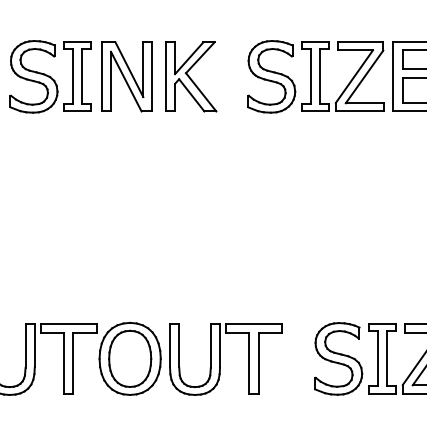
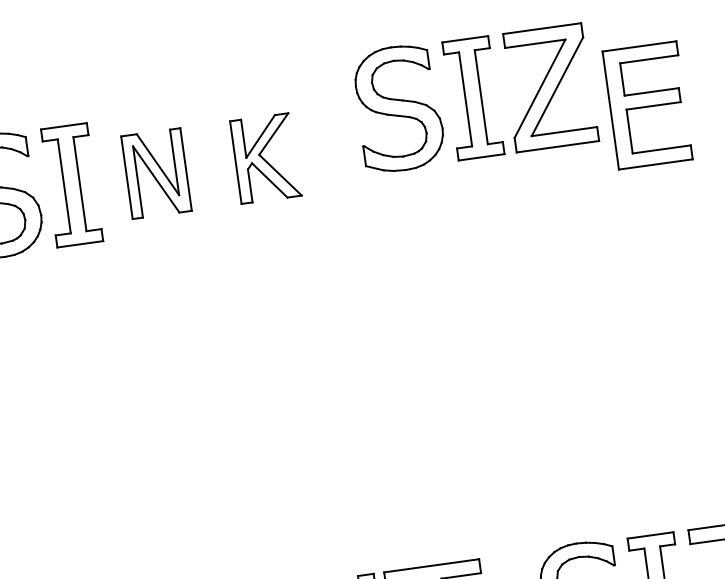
part: (126, 76) -> (155, 173), size x0.7
part: (191, 76) -> (266, 157), size x0.7
part: (315, 76) -> (473, 97), moved

